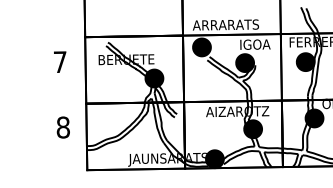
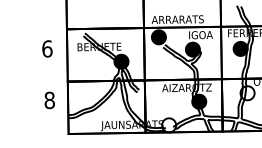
text: (60, 61) -> (47, 48), 7 -> 6
fill: (314, 118) -> (247, 93), removed
fill: (215, 159) -> (169, 125), removed

